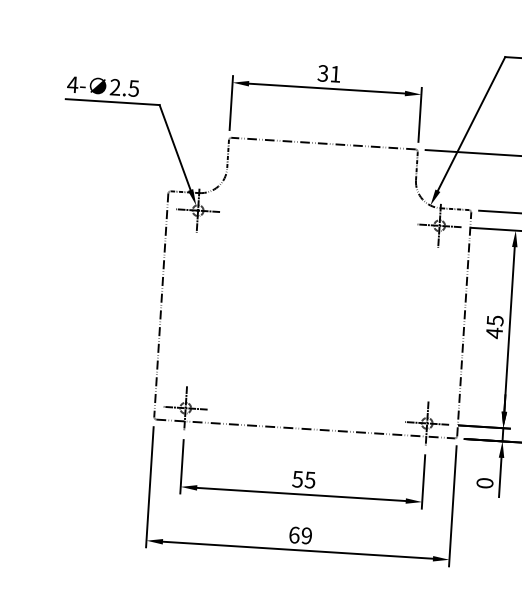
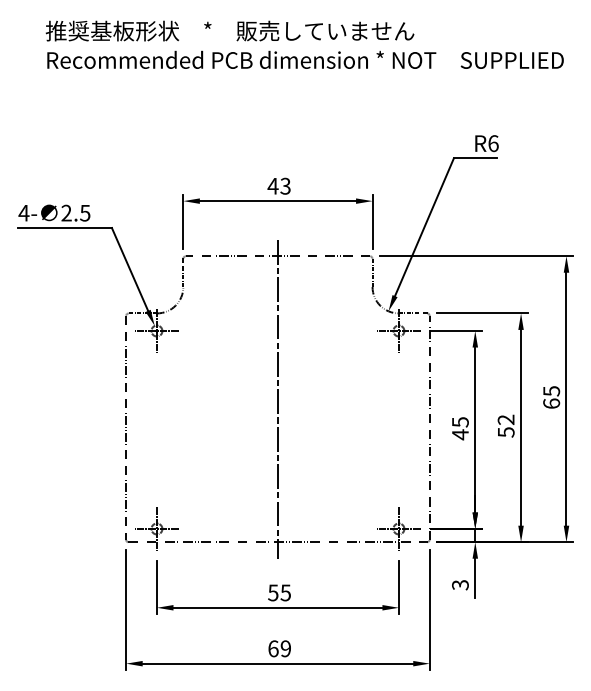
text: (328, 73) -> (278, 185), 31 -> 43
line: (314, 285) -> (277, 398), added
text: (485, 483) -> (460, 585), 0 -> 3

